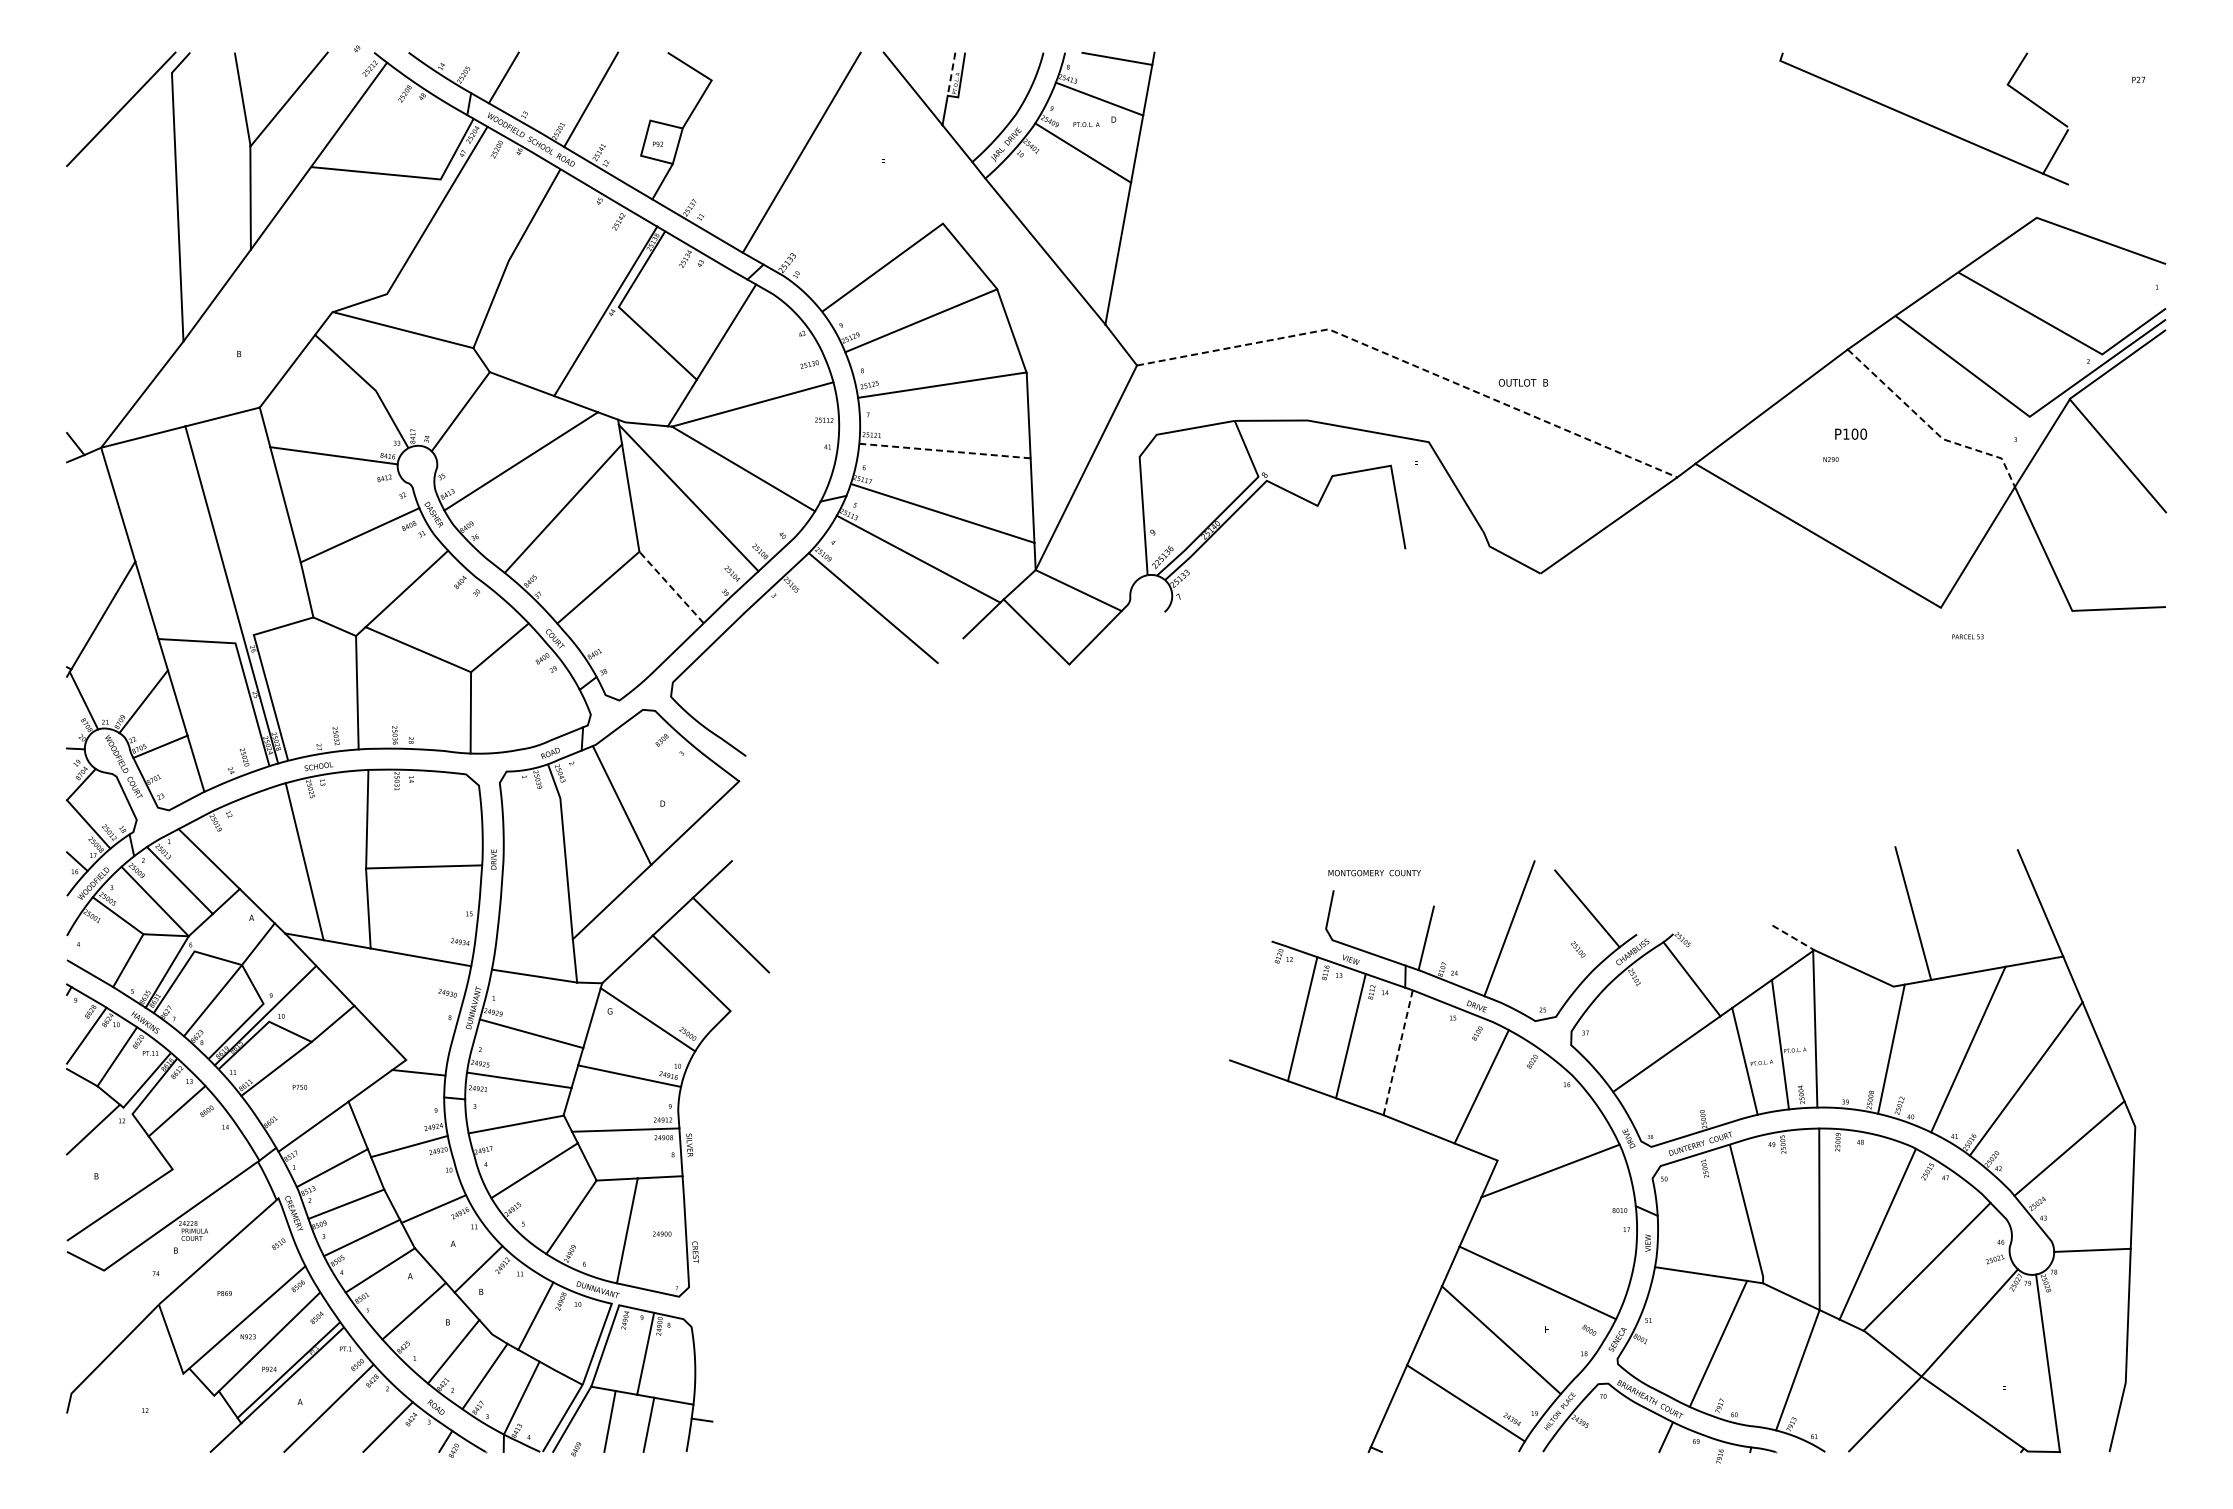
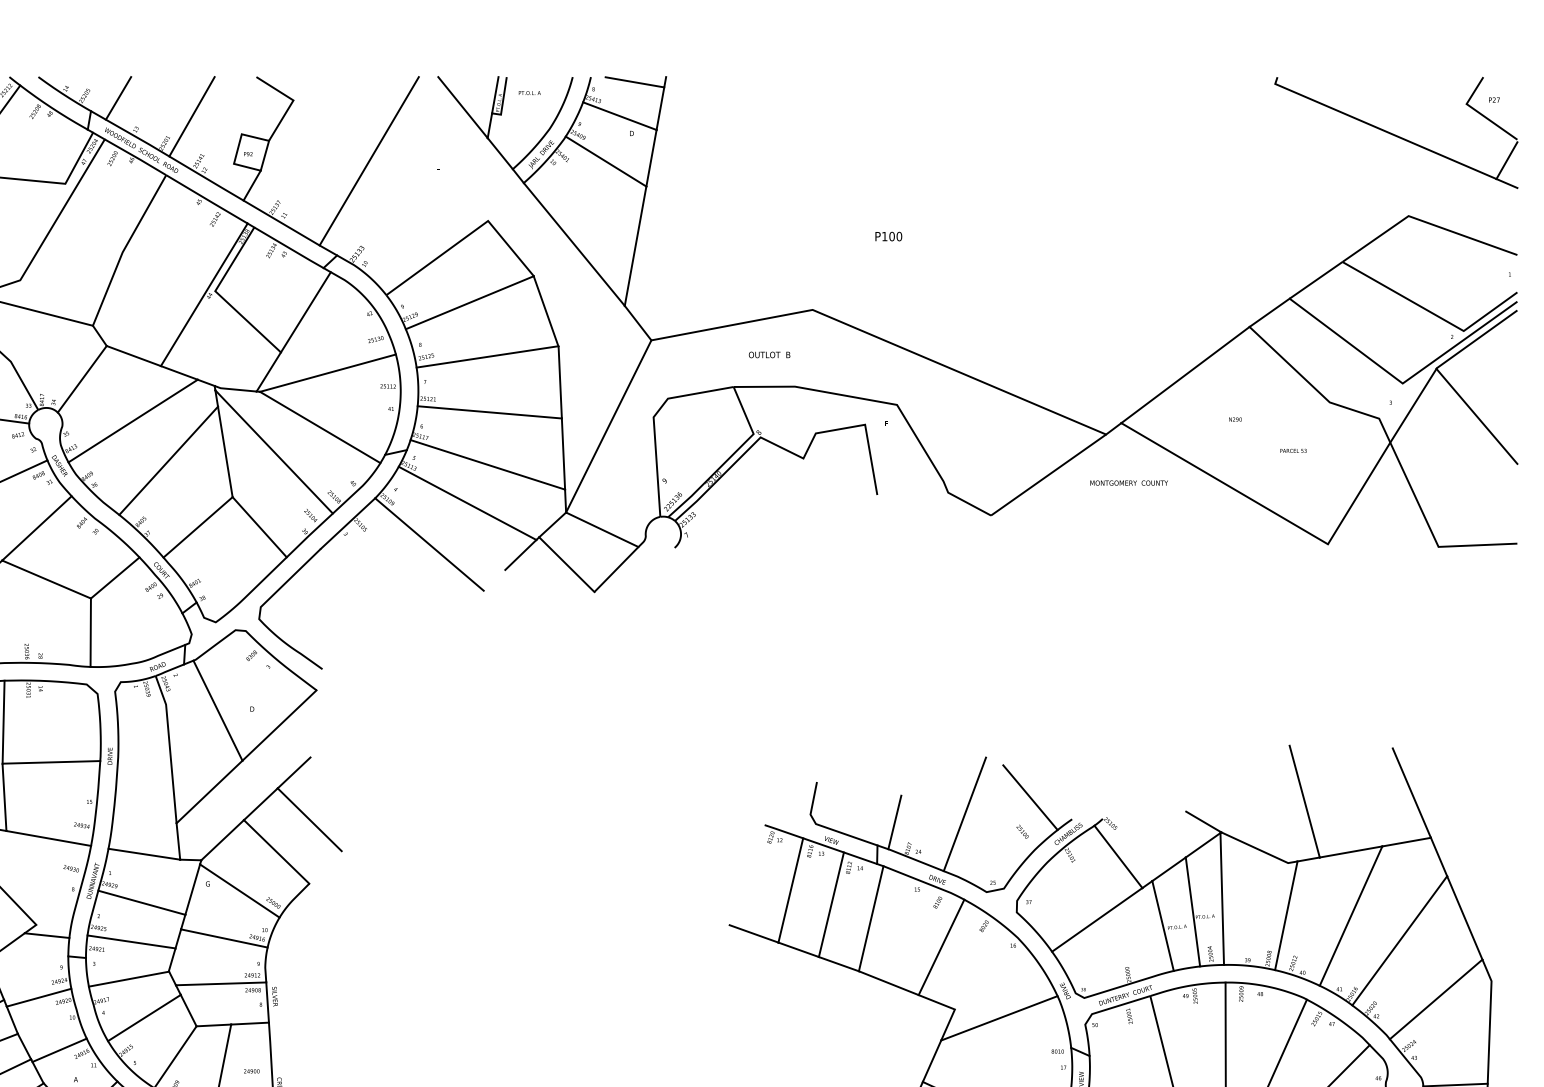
line: (951, 74) -> (495, 95), dashed -> solid
part: (1923, 118) -> (1395, 132), moved
text: (1086, 124) -> (529, 92), moved
line: (1413, 365) -> (884, 340), dashed -> solid
text: (1523, 382) -> (769, 354), moved
line: (1930, 427) -> (1319, 392), dashed -> solid
text: (1851, 433) -> (889, 236), moved
line: (944, 451) -> (489, 412), dashed -> solid
line: (671, 587) -> (259, 527), dashed -> solid
text: (1967, 636) -> (1293, 450), moved
text: (1374, 873) -> (1128, 483), moved
line: (1793, 938) -> (1203, 822), dashed -> solid
line: (1398, 1052) -> (871, 918), dashed -> solid

